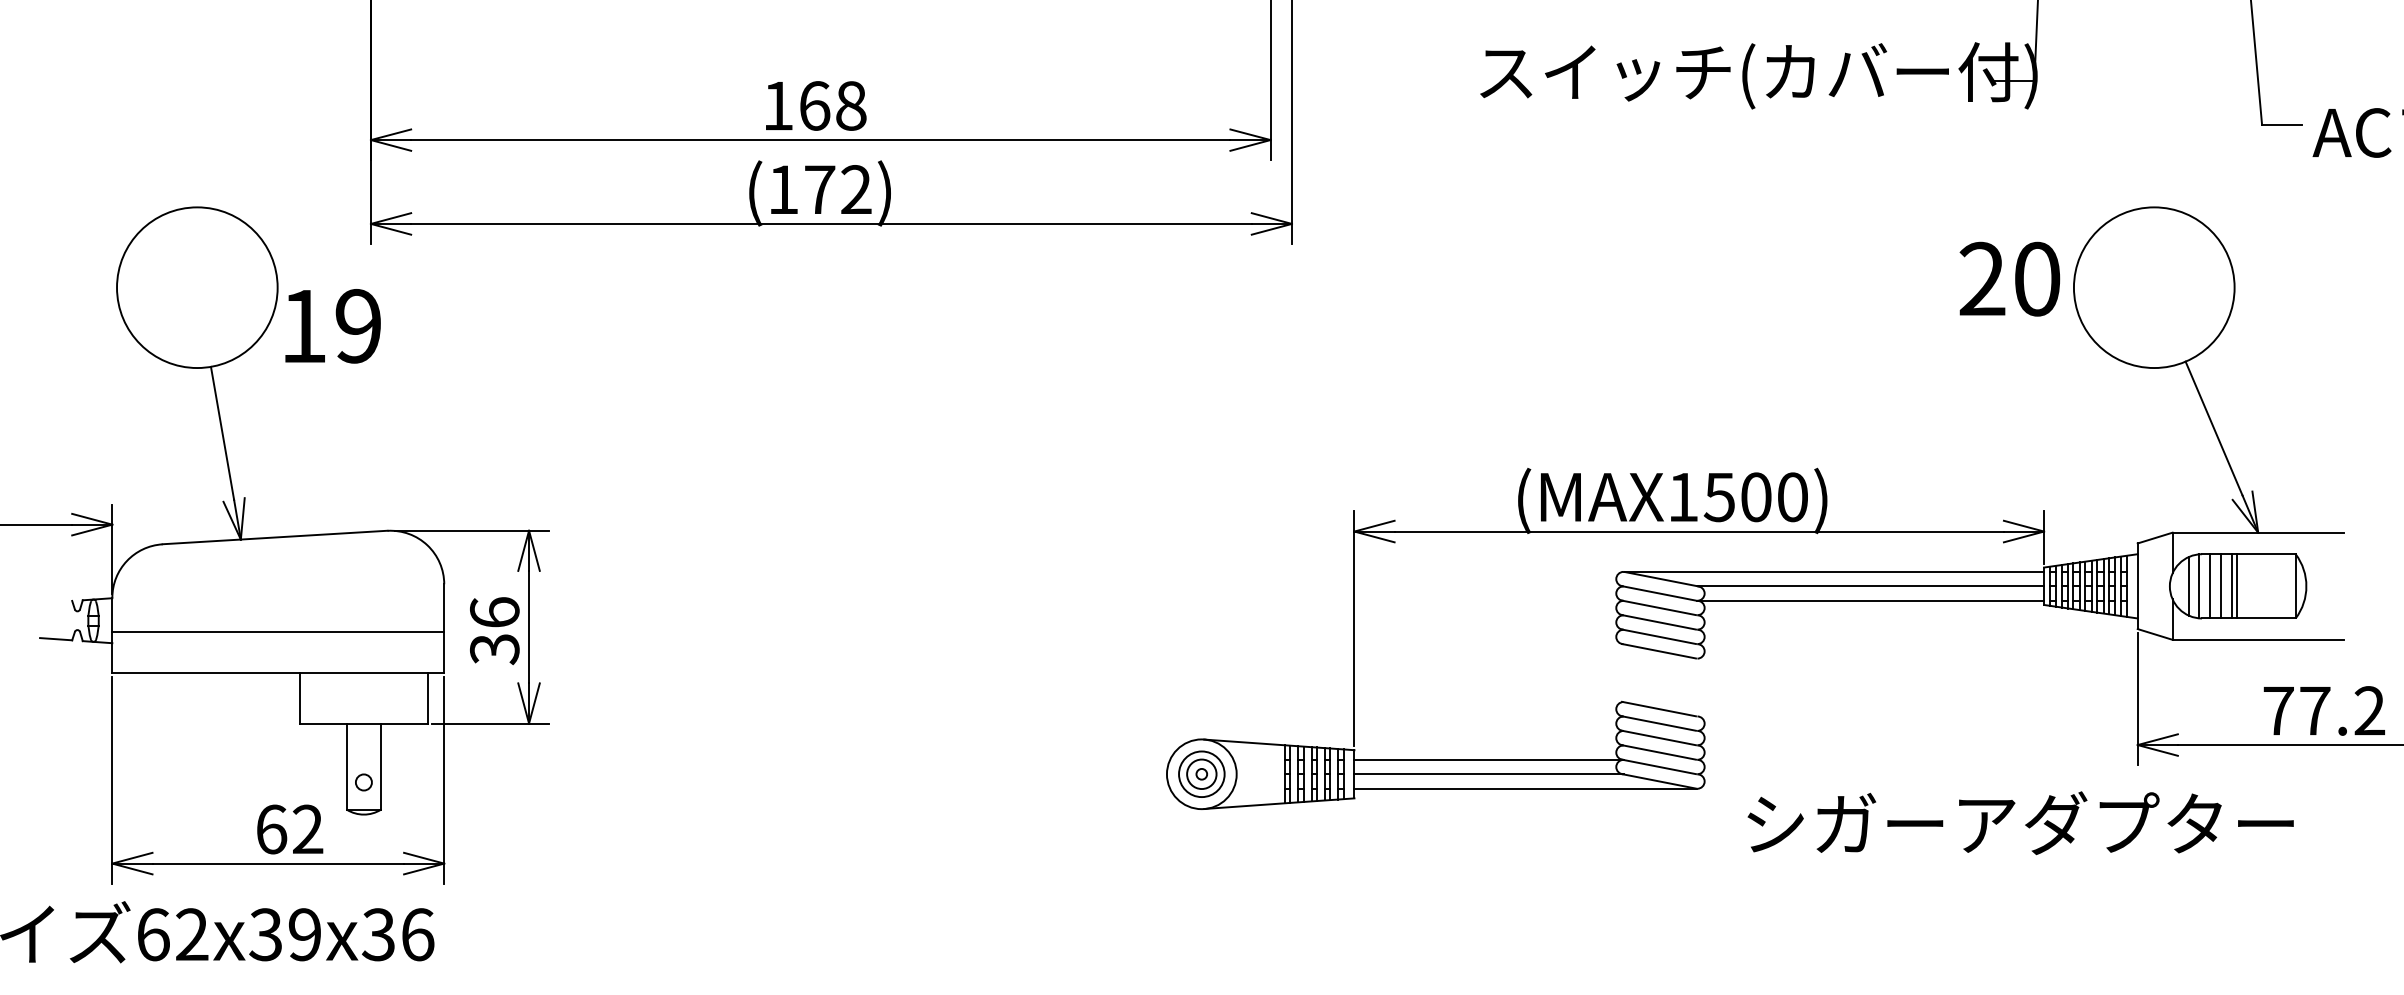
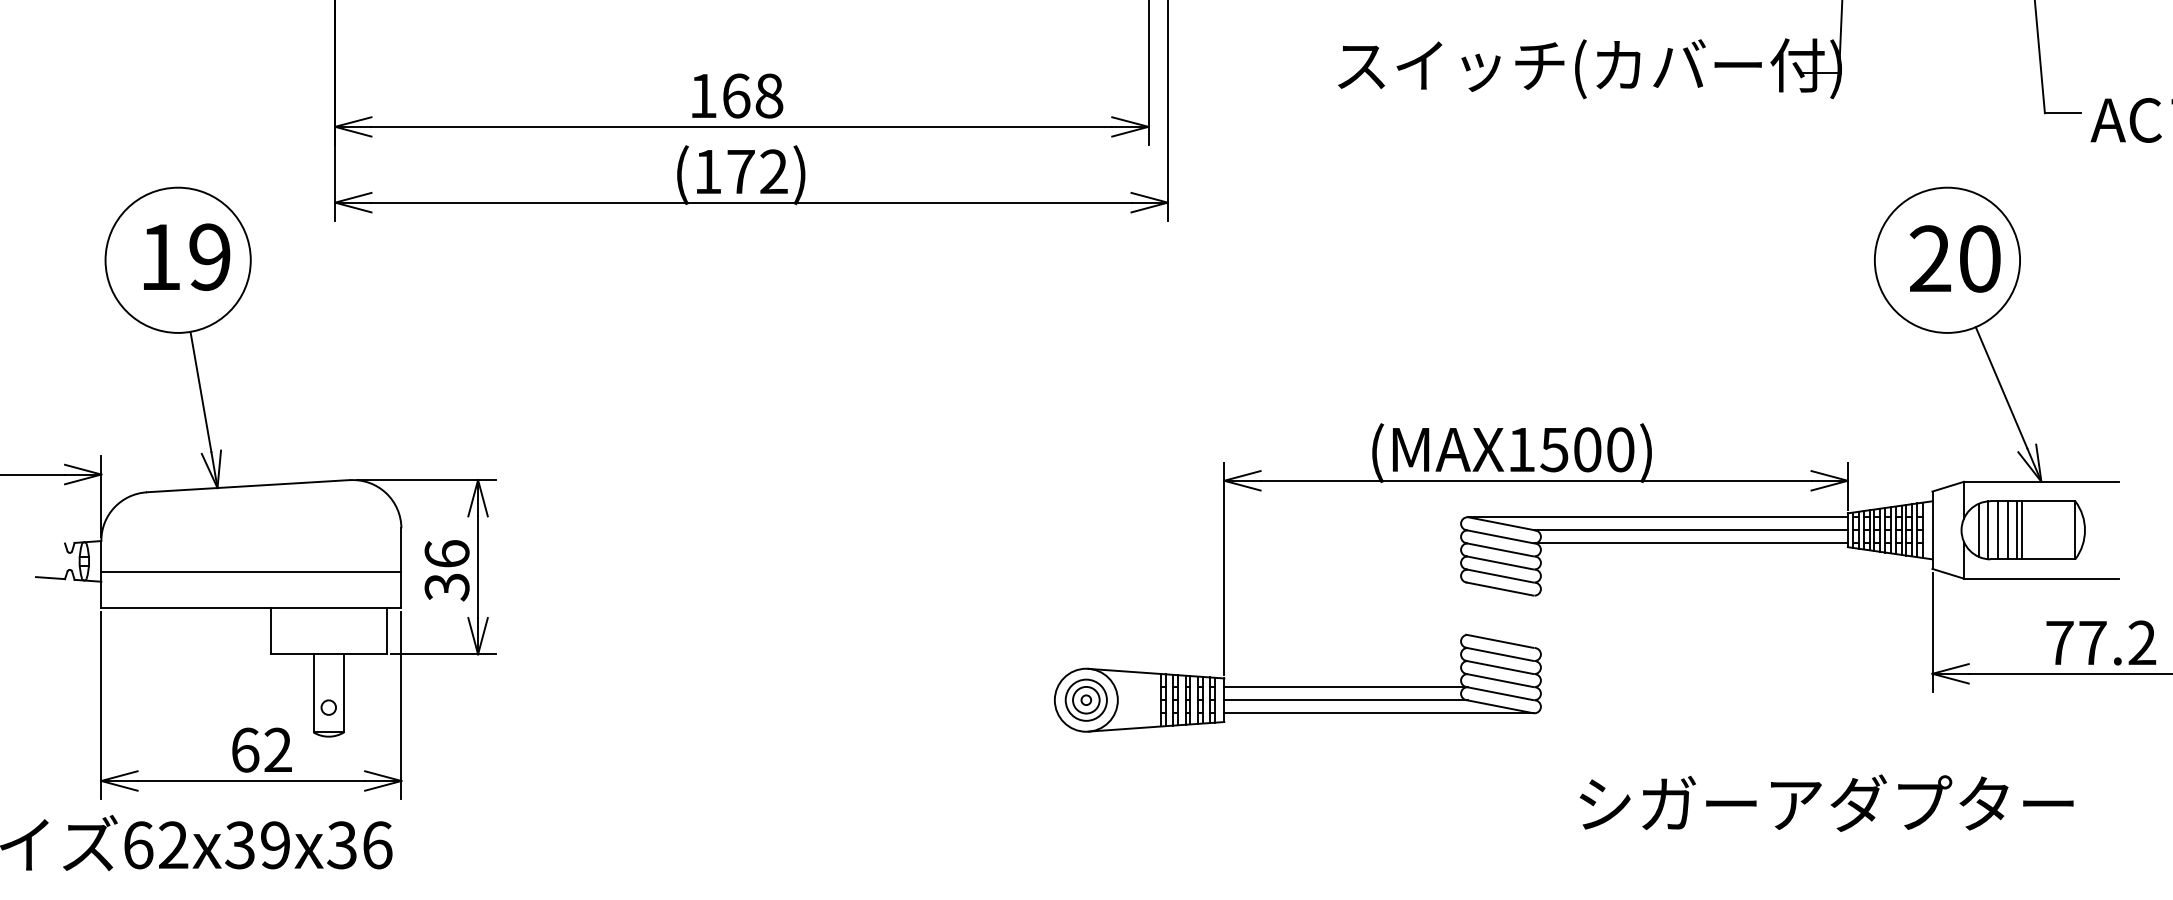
text: (2009, 278) -> (1954, 258), moved
text: (332, 326) -> (186, 257), moved
text: (2020, 823) -> (1826, 803), moved

